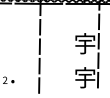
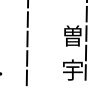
text: (85, 43) -> (73, 35), 宇 -> 曽

